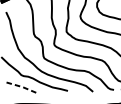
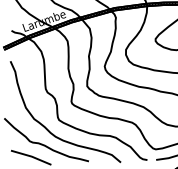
line: (22, 87) -> (31, 156), dashed -> solid

